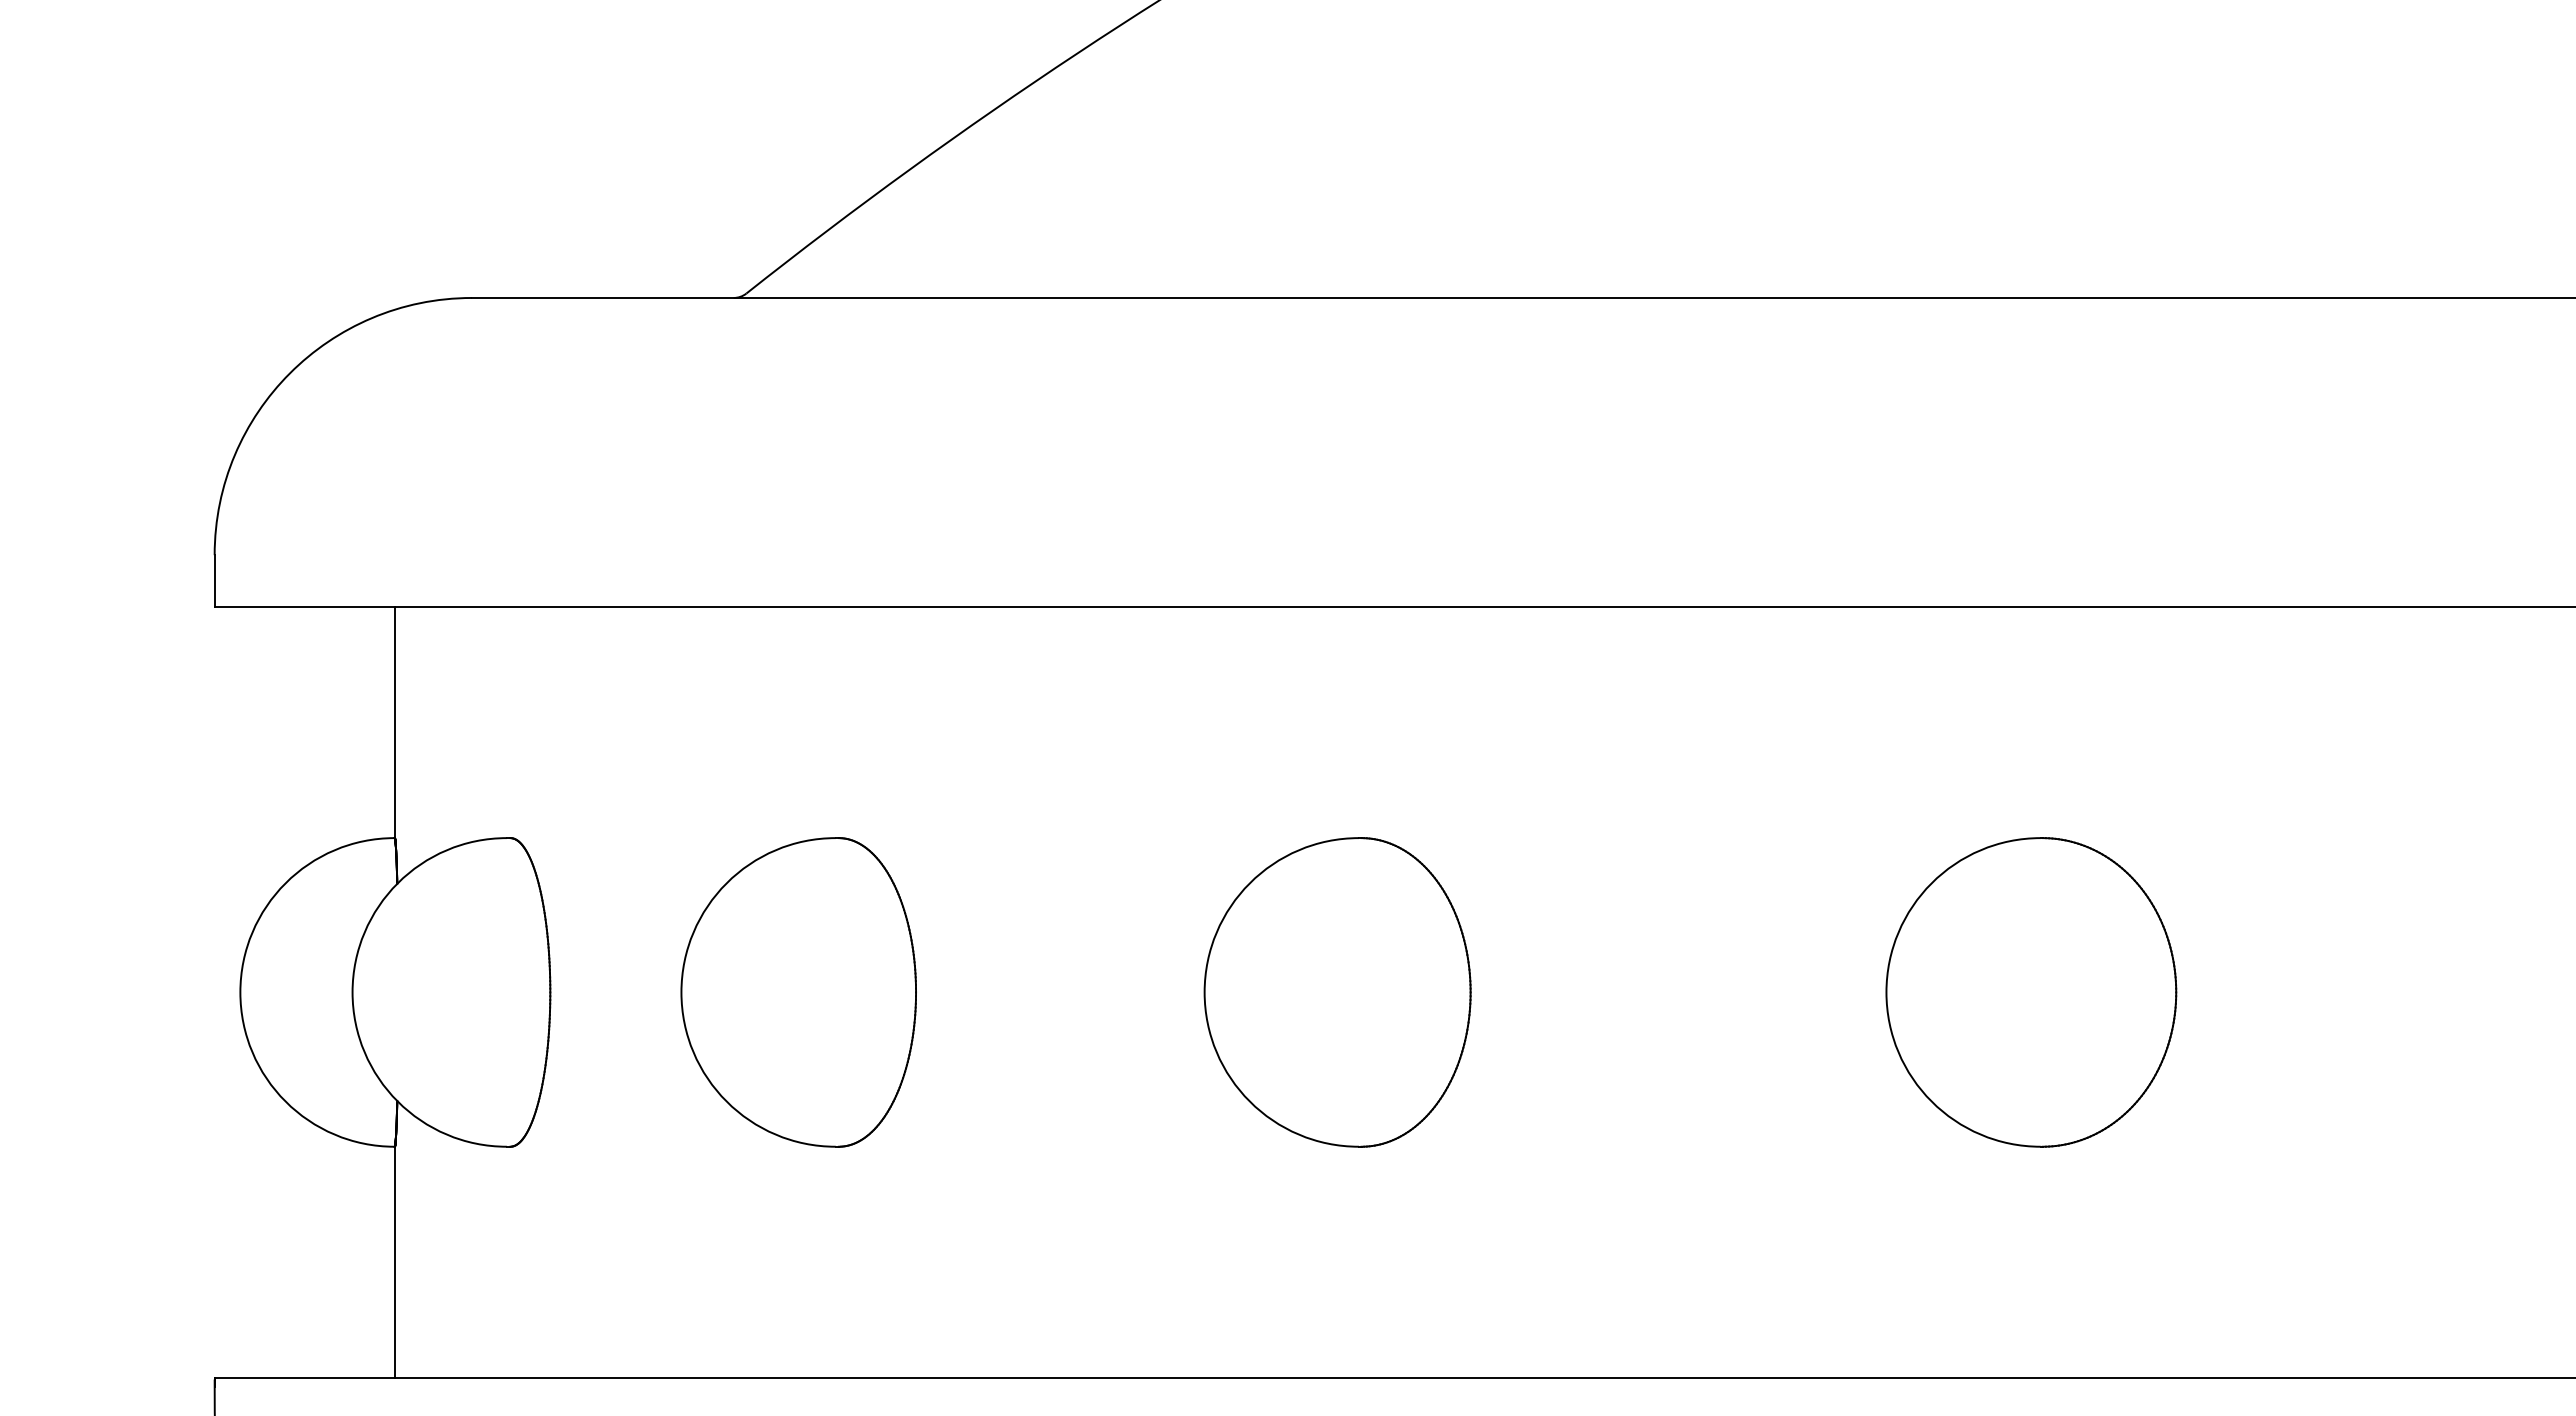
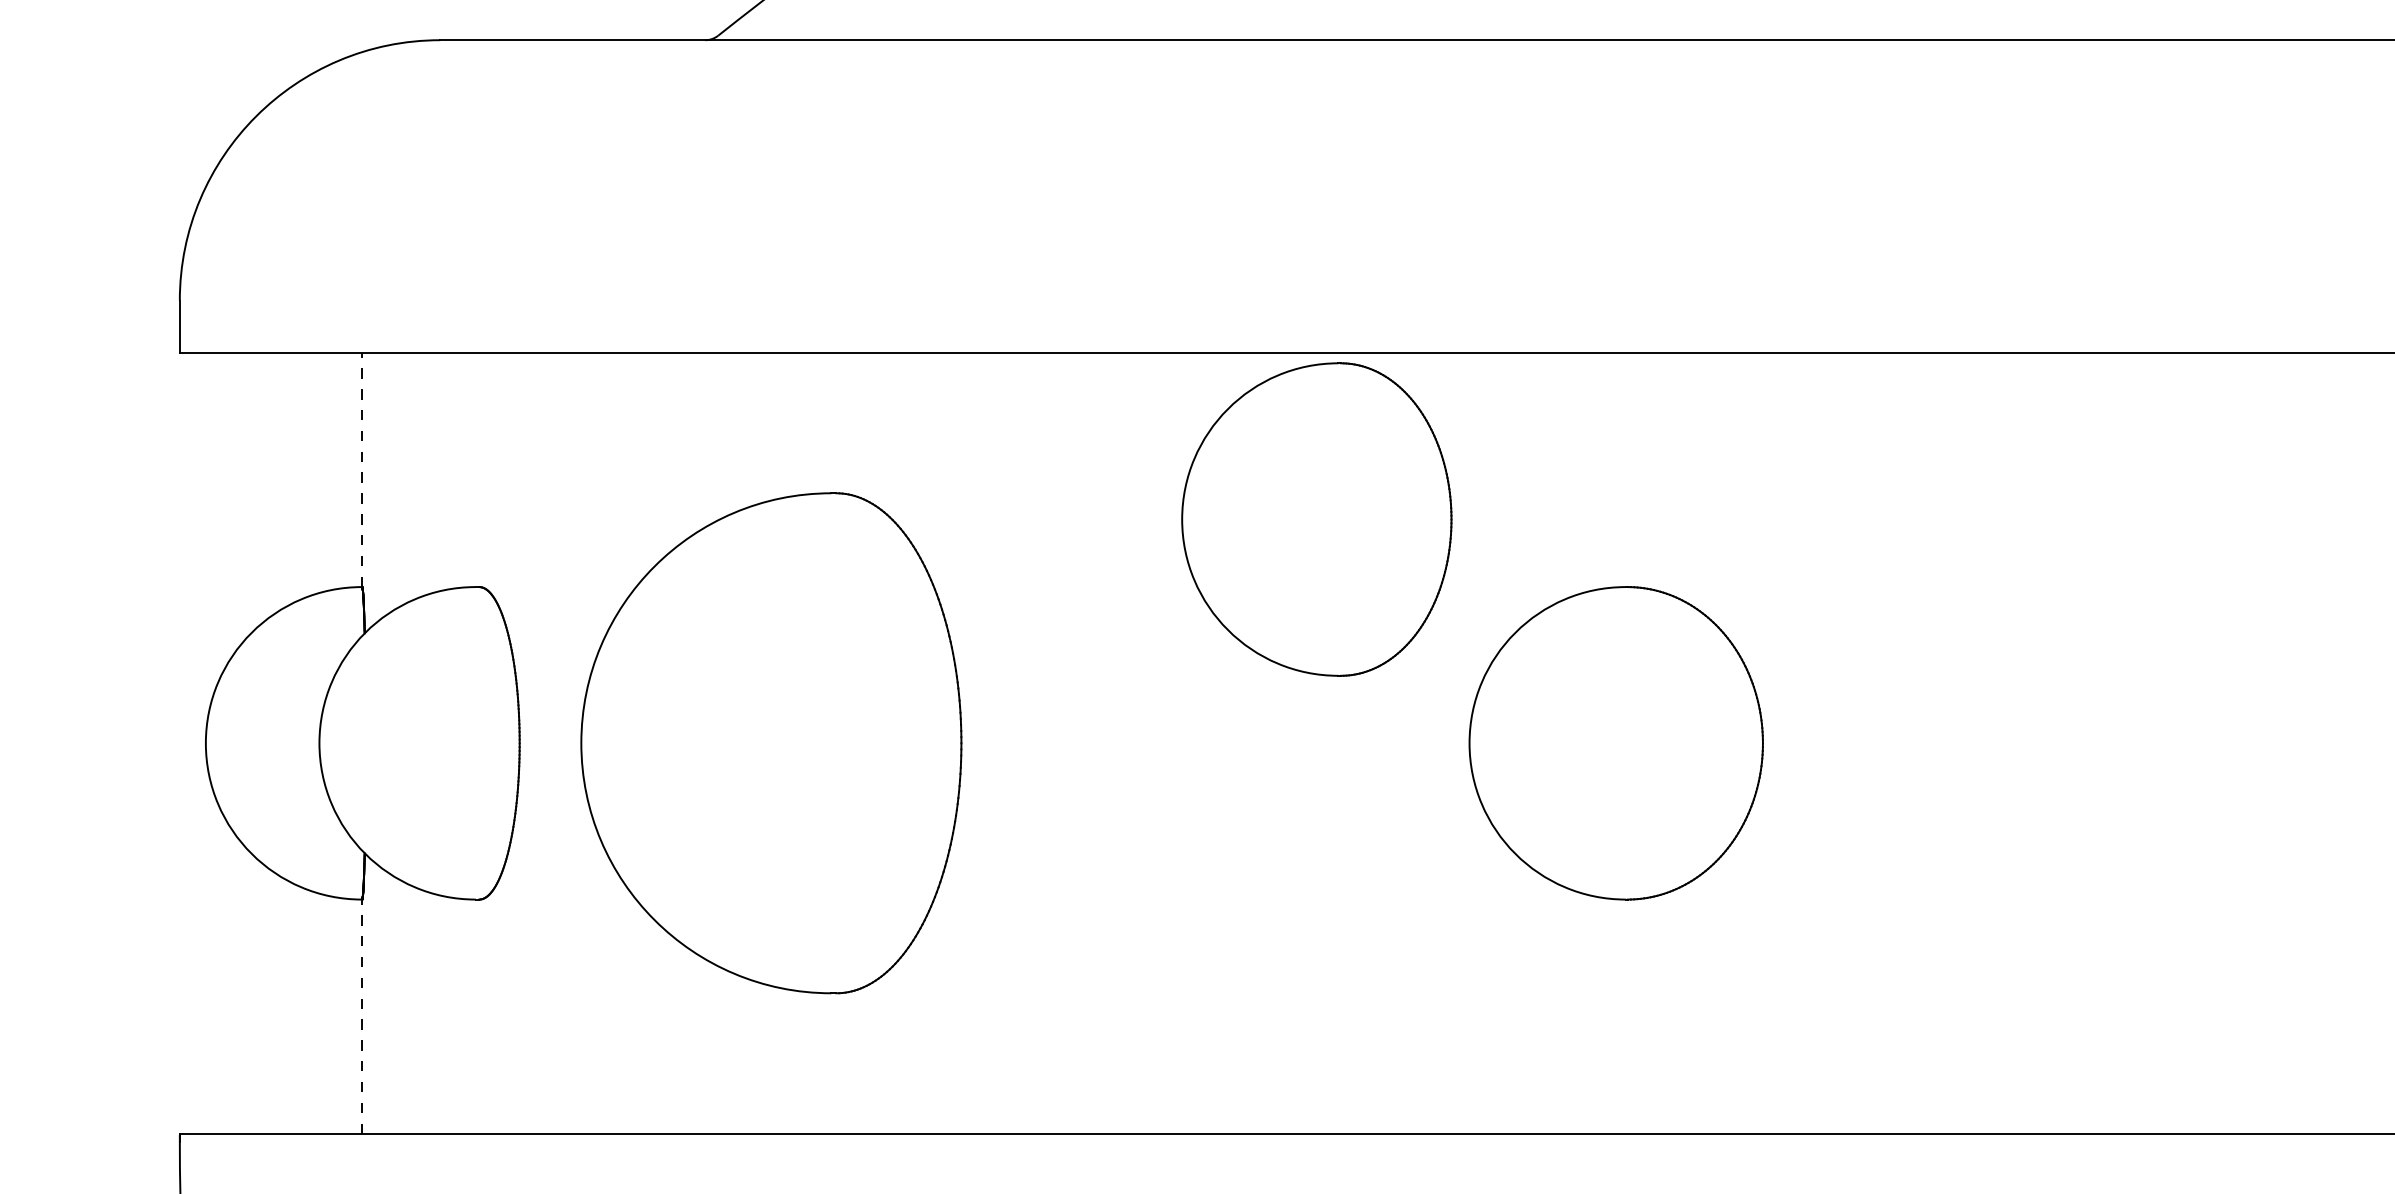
line: (394, 722) -> (361, 470), solid -> dashed
part: (798, 992) -> (770, 743), size x1.6
part: (1337, 992) -> (1316, 519), moved
part: (2031, 992) -> (1616, 743), moved
line: (394, 1262) -> (361, 1016), solid -> dashed

